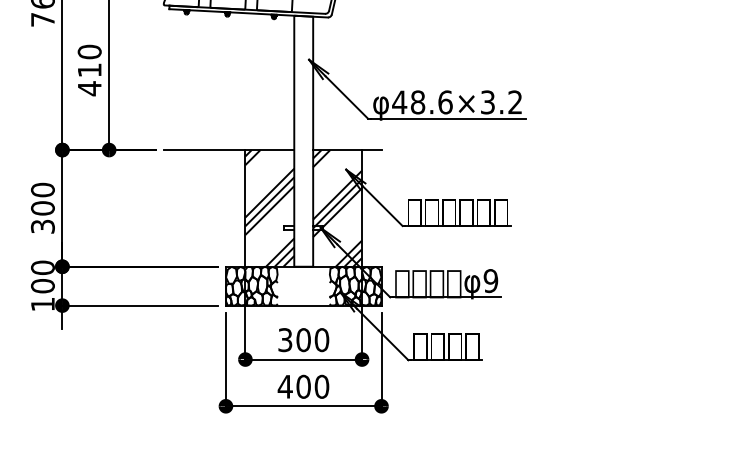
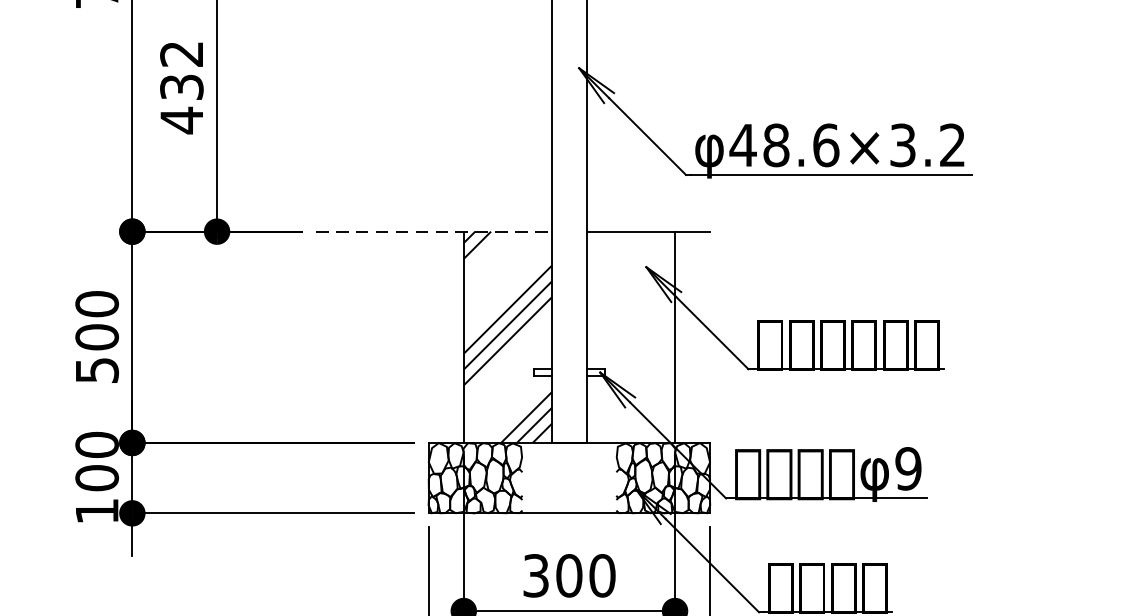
text: (89, 60) -> (181, 69), 410 -> 432
line: (229, 150) -> (434, 232), solid -> dashed
hatch: (337, 208) -> (630, 337), removed
text: (42, 225) -> (96, 368), 300 -> 500

